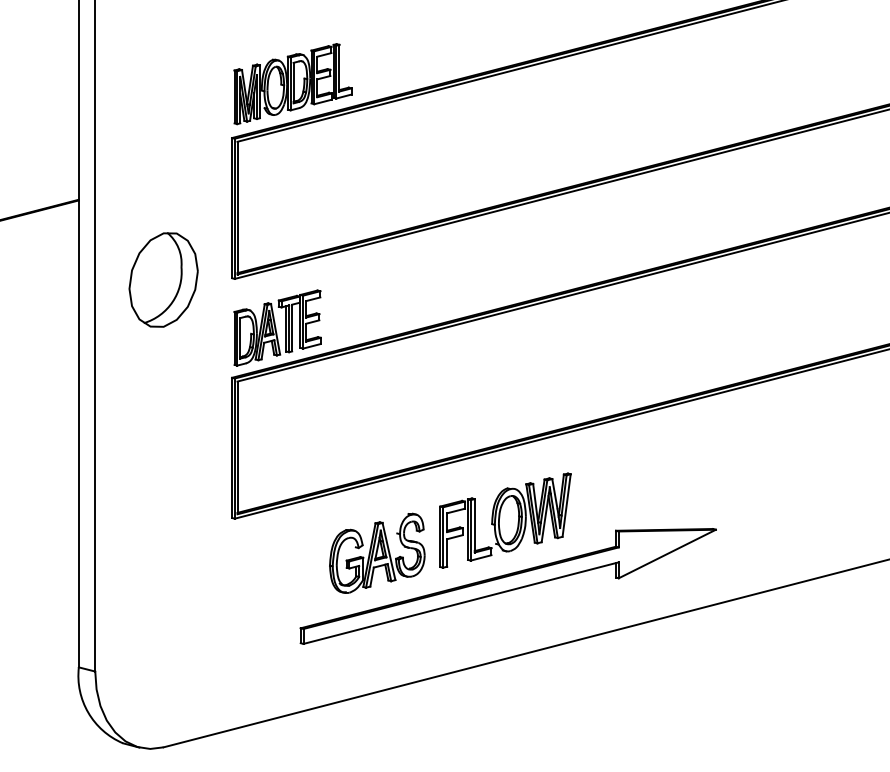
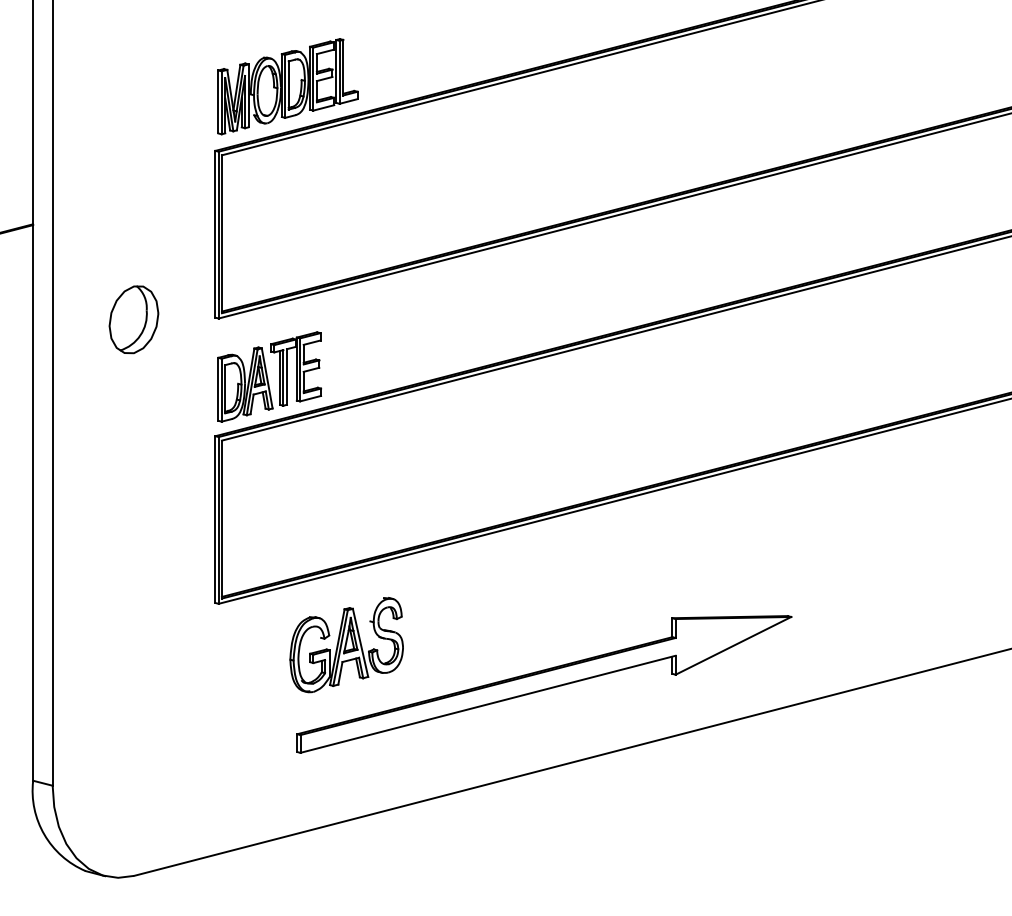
part: (163, 279) -> (133, 319), size x0.6
part: (505, 520) -> (540, 605), removed
part: (377, 552) -> (346, 644), moved

